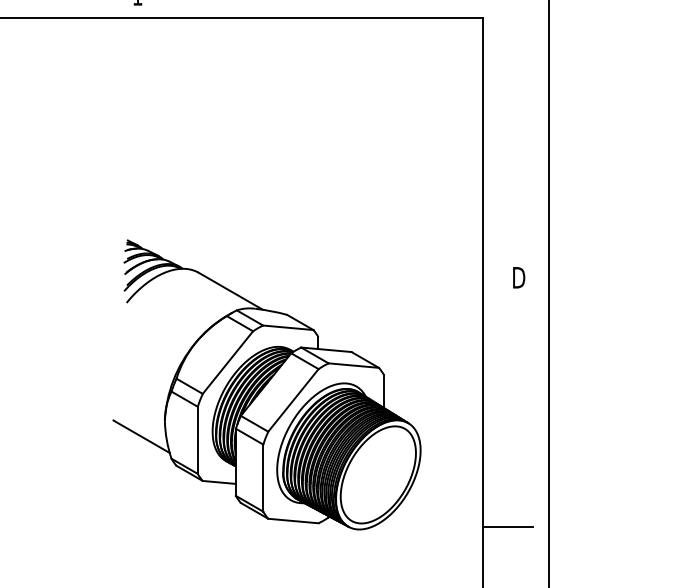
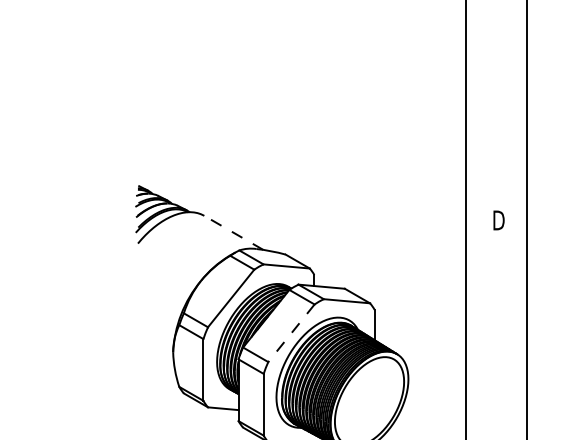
line: (230, 291) -> (233, 233), solid -> dashed
line: (293, 400) -> (291, 333), solid -> dashed
line: (141, 436) -> (151, 366), removed

